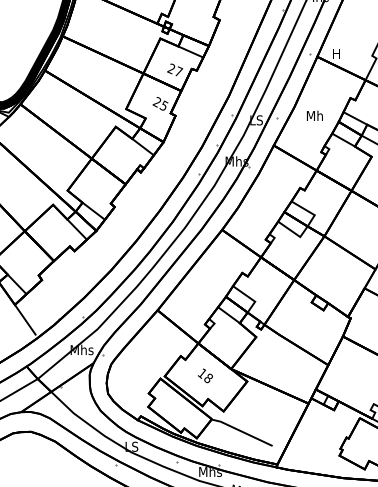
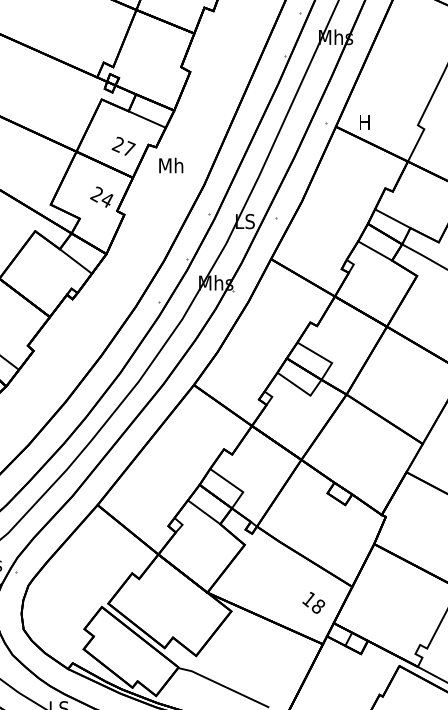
text: (163, 105) -> (106, 199), 25 -> 24
text: (314, 115) -> (170, 165), moved
text: (205, 375) -> (313, 602), moved

